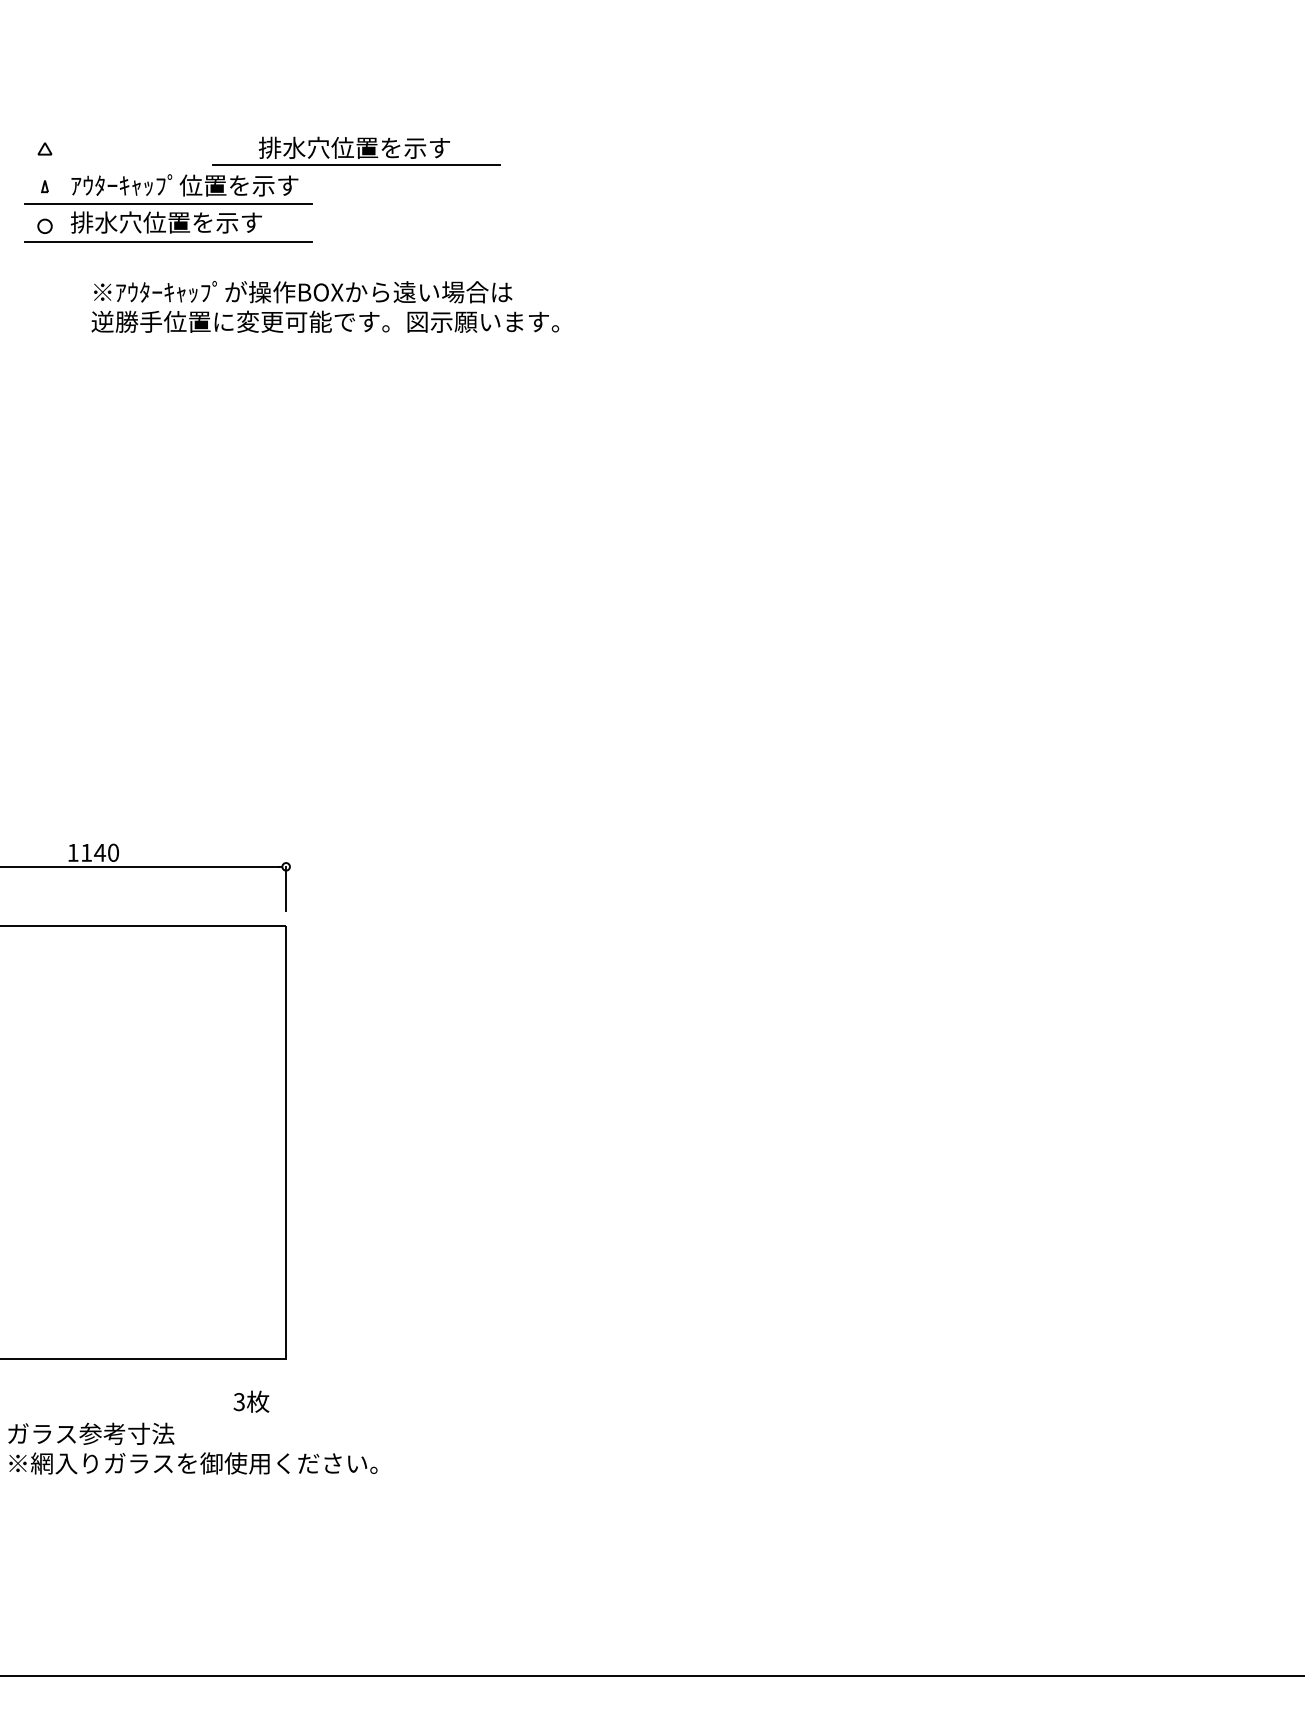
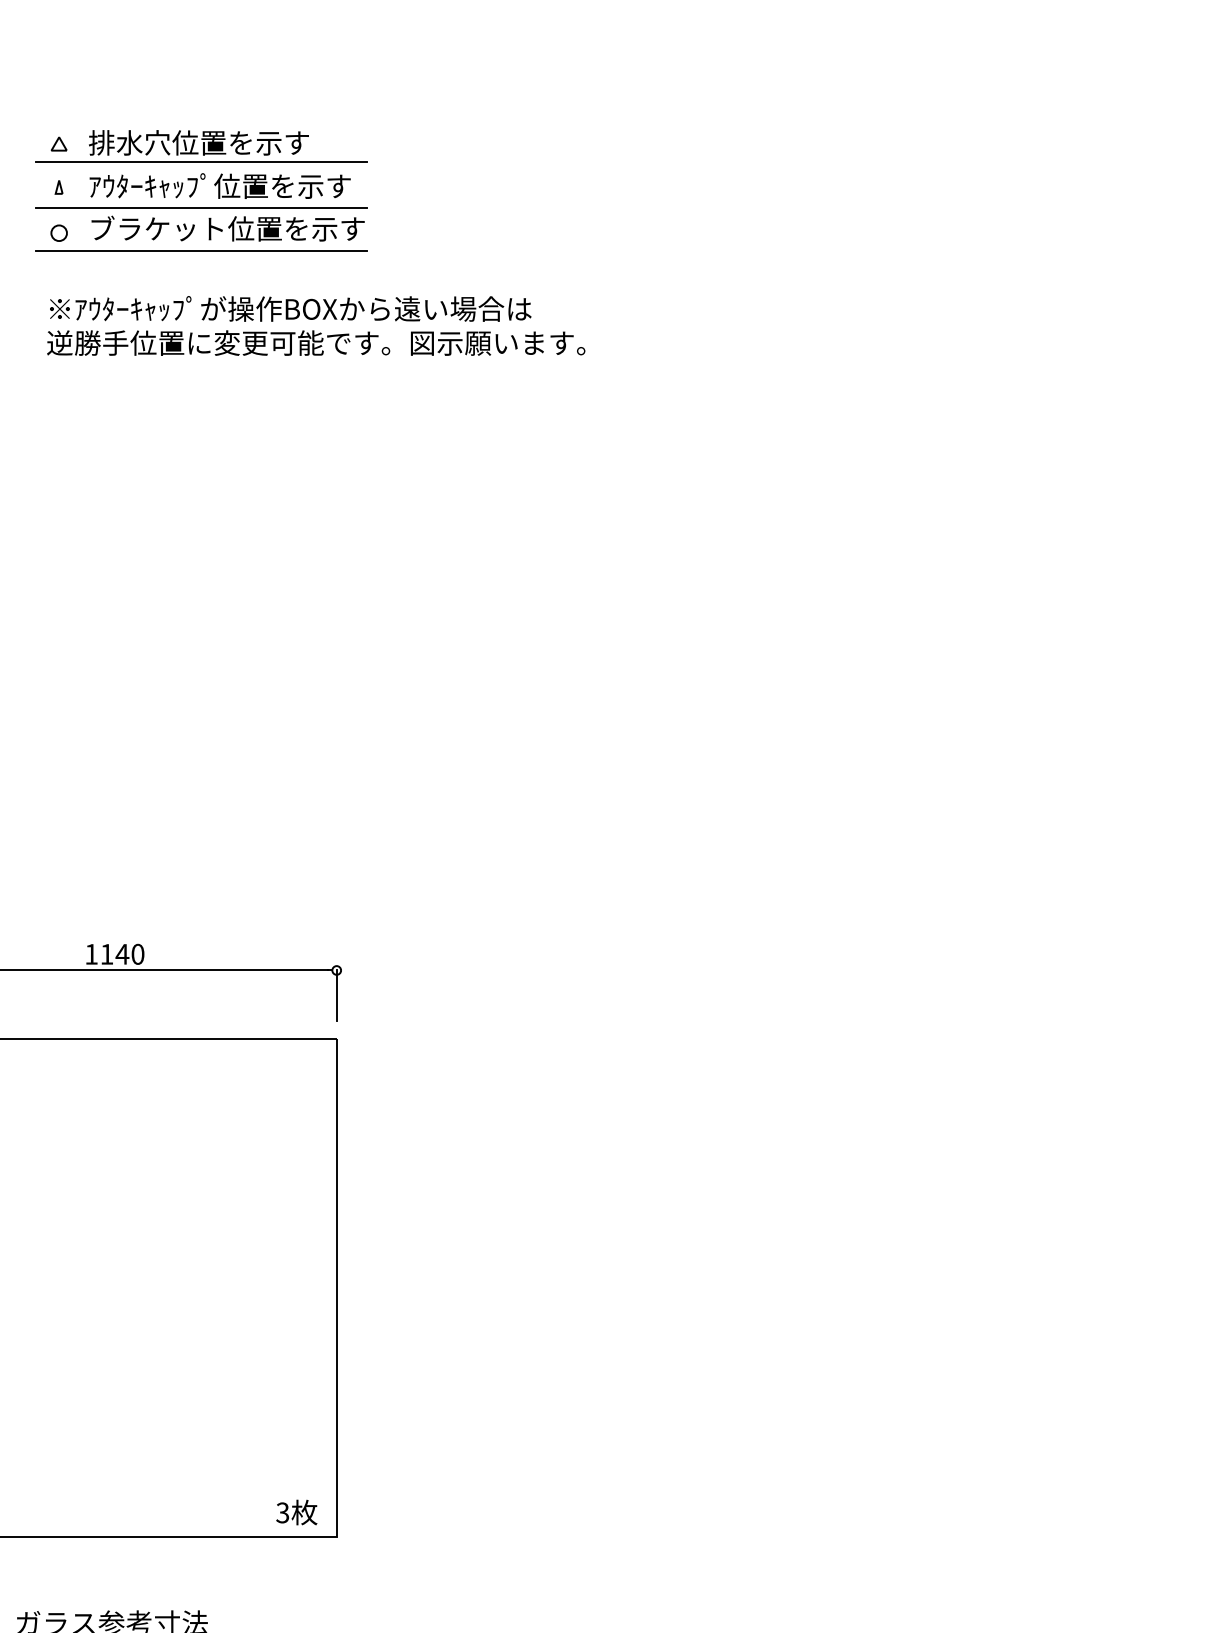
part: (356, 150) -> (201, 145), moved
text: (190, 222) -> (226, 228), 排水穴位置を示す -> ブラケット位置を示す
text: (325, 306) -> (316, 325), moved
text: (251, 1401) -> (296, 1512), moved

